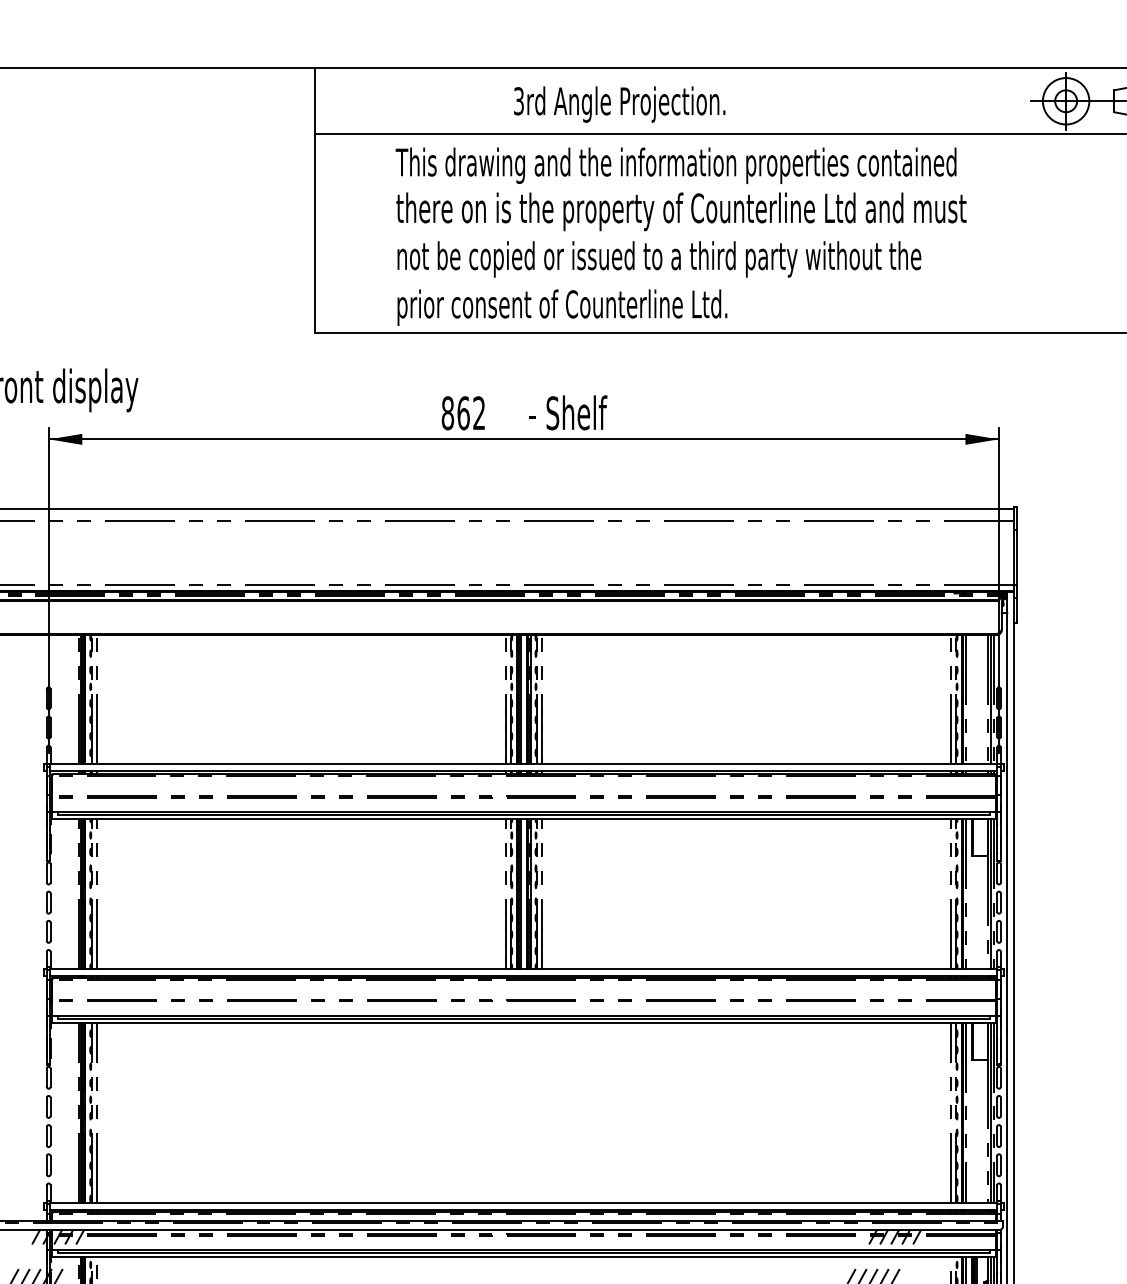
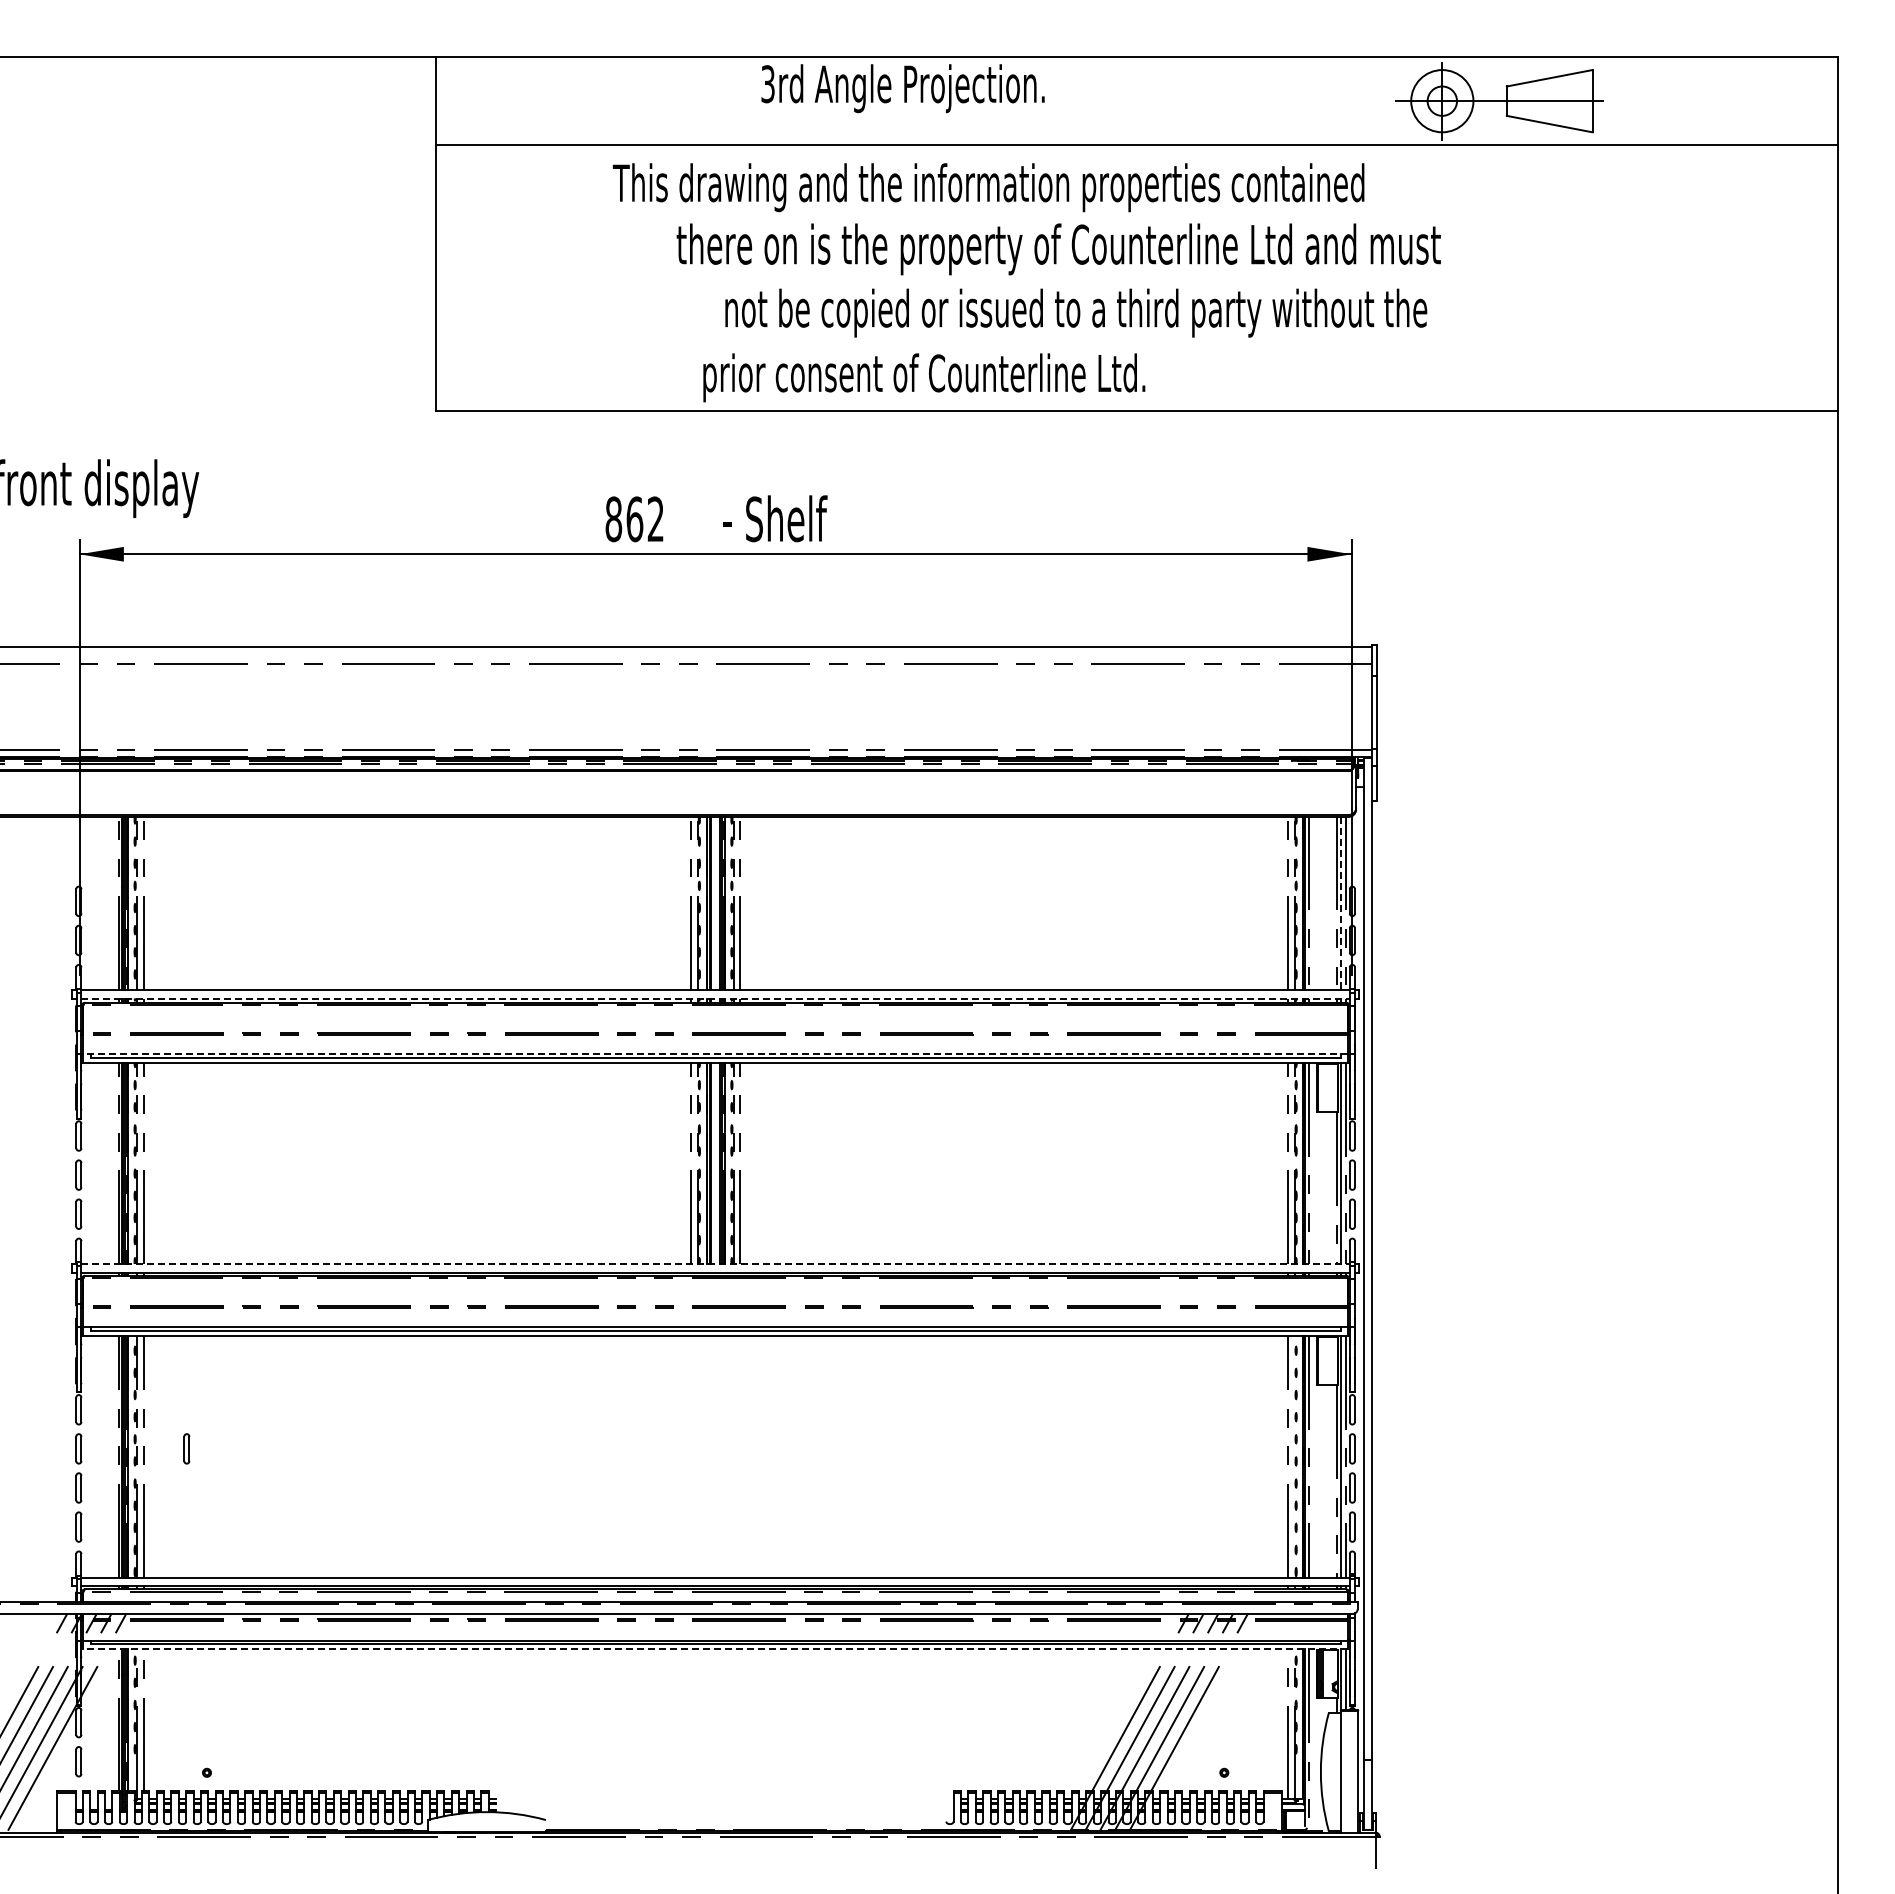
text: (619, 104) -> (902, 88), moved
text: (675, 165) -> (988, 187), moved
text: (681, 211) -> (1058, 249), moved
text: (659, 258) -> (1076, 312), moved
text: (562, 307) -> (924, 377), moved
line: (990, 699) -> (1341, 903), solid -> dashed
line: (523, 770) -> (715, 998), solid -> dashed
line: (523, 811) -> (715, 1053), solid -> dashed
line: (523, 968) -> (715, 1263), solid -> dashed
part: (129, 1106) -> (186, 1448), added
line: (955, 1112) -> (1294, 1456), removed
line: (523, 1256) -> (715, 1649), solid -> dashed

